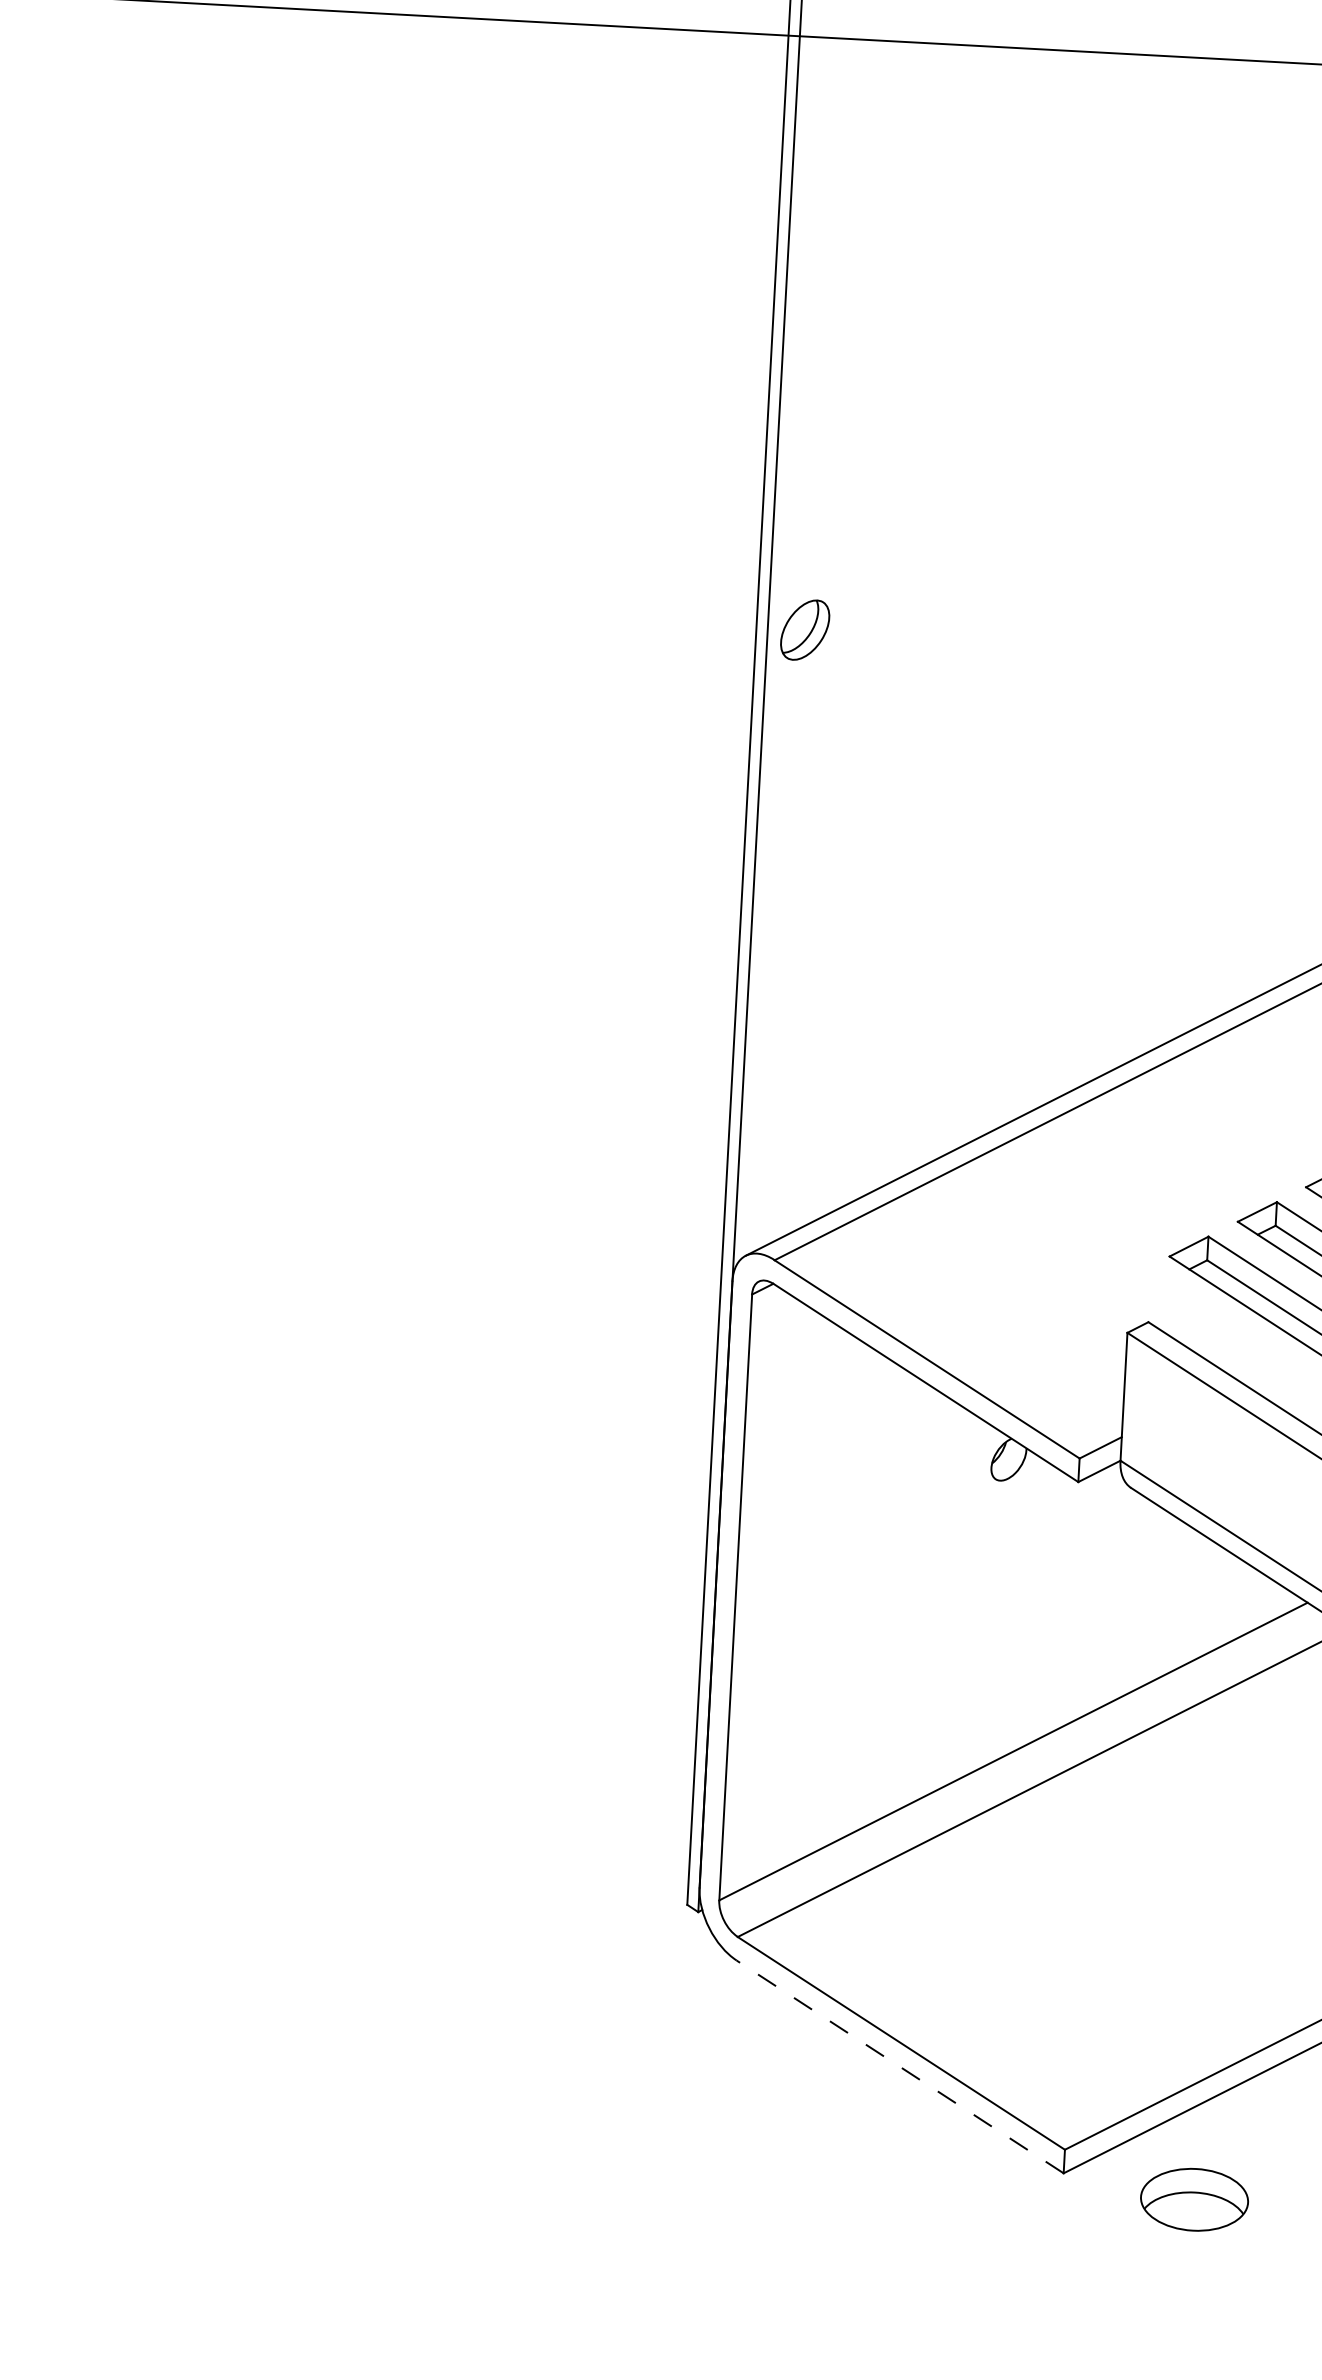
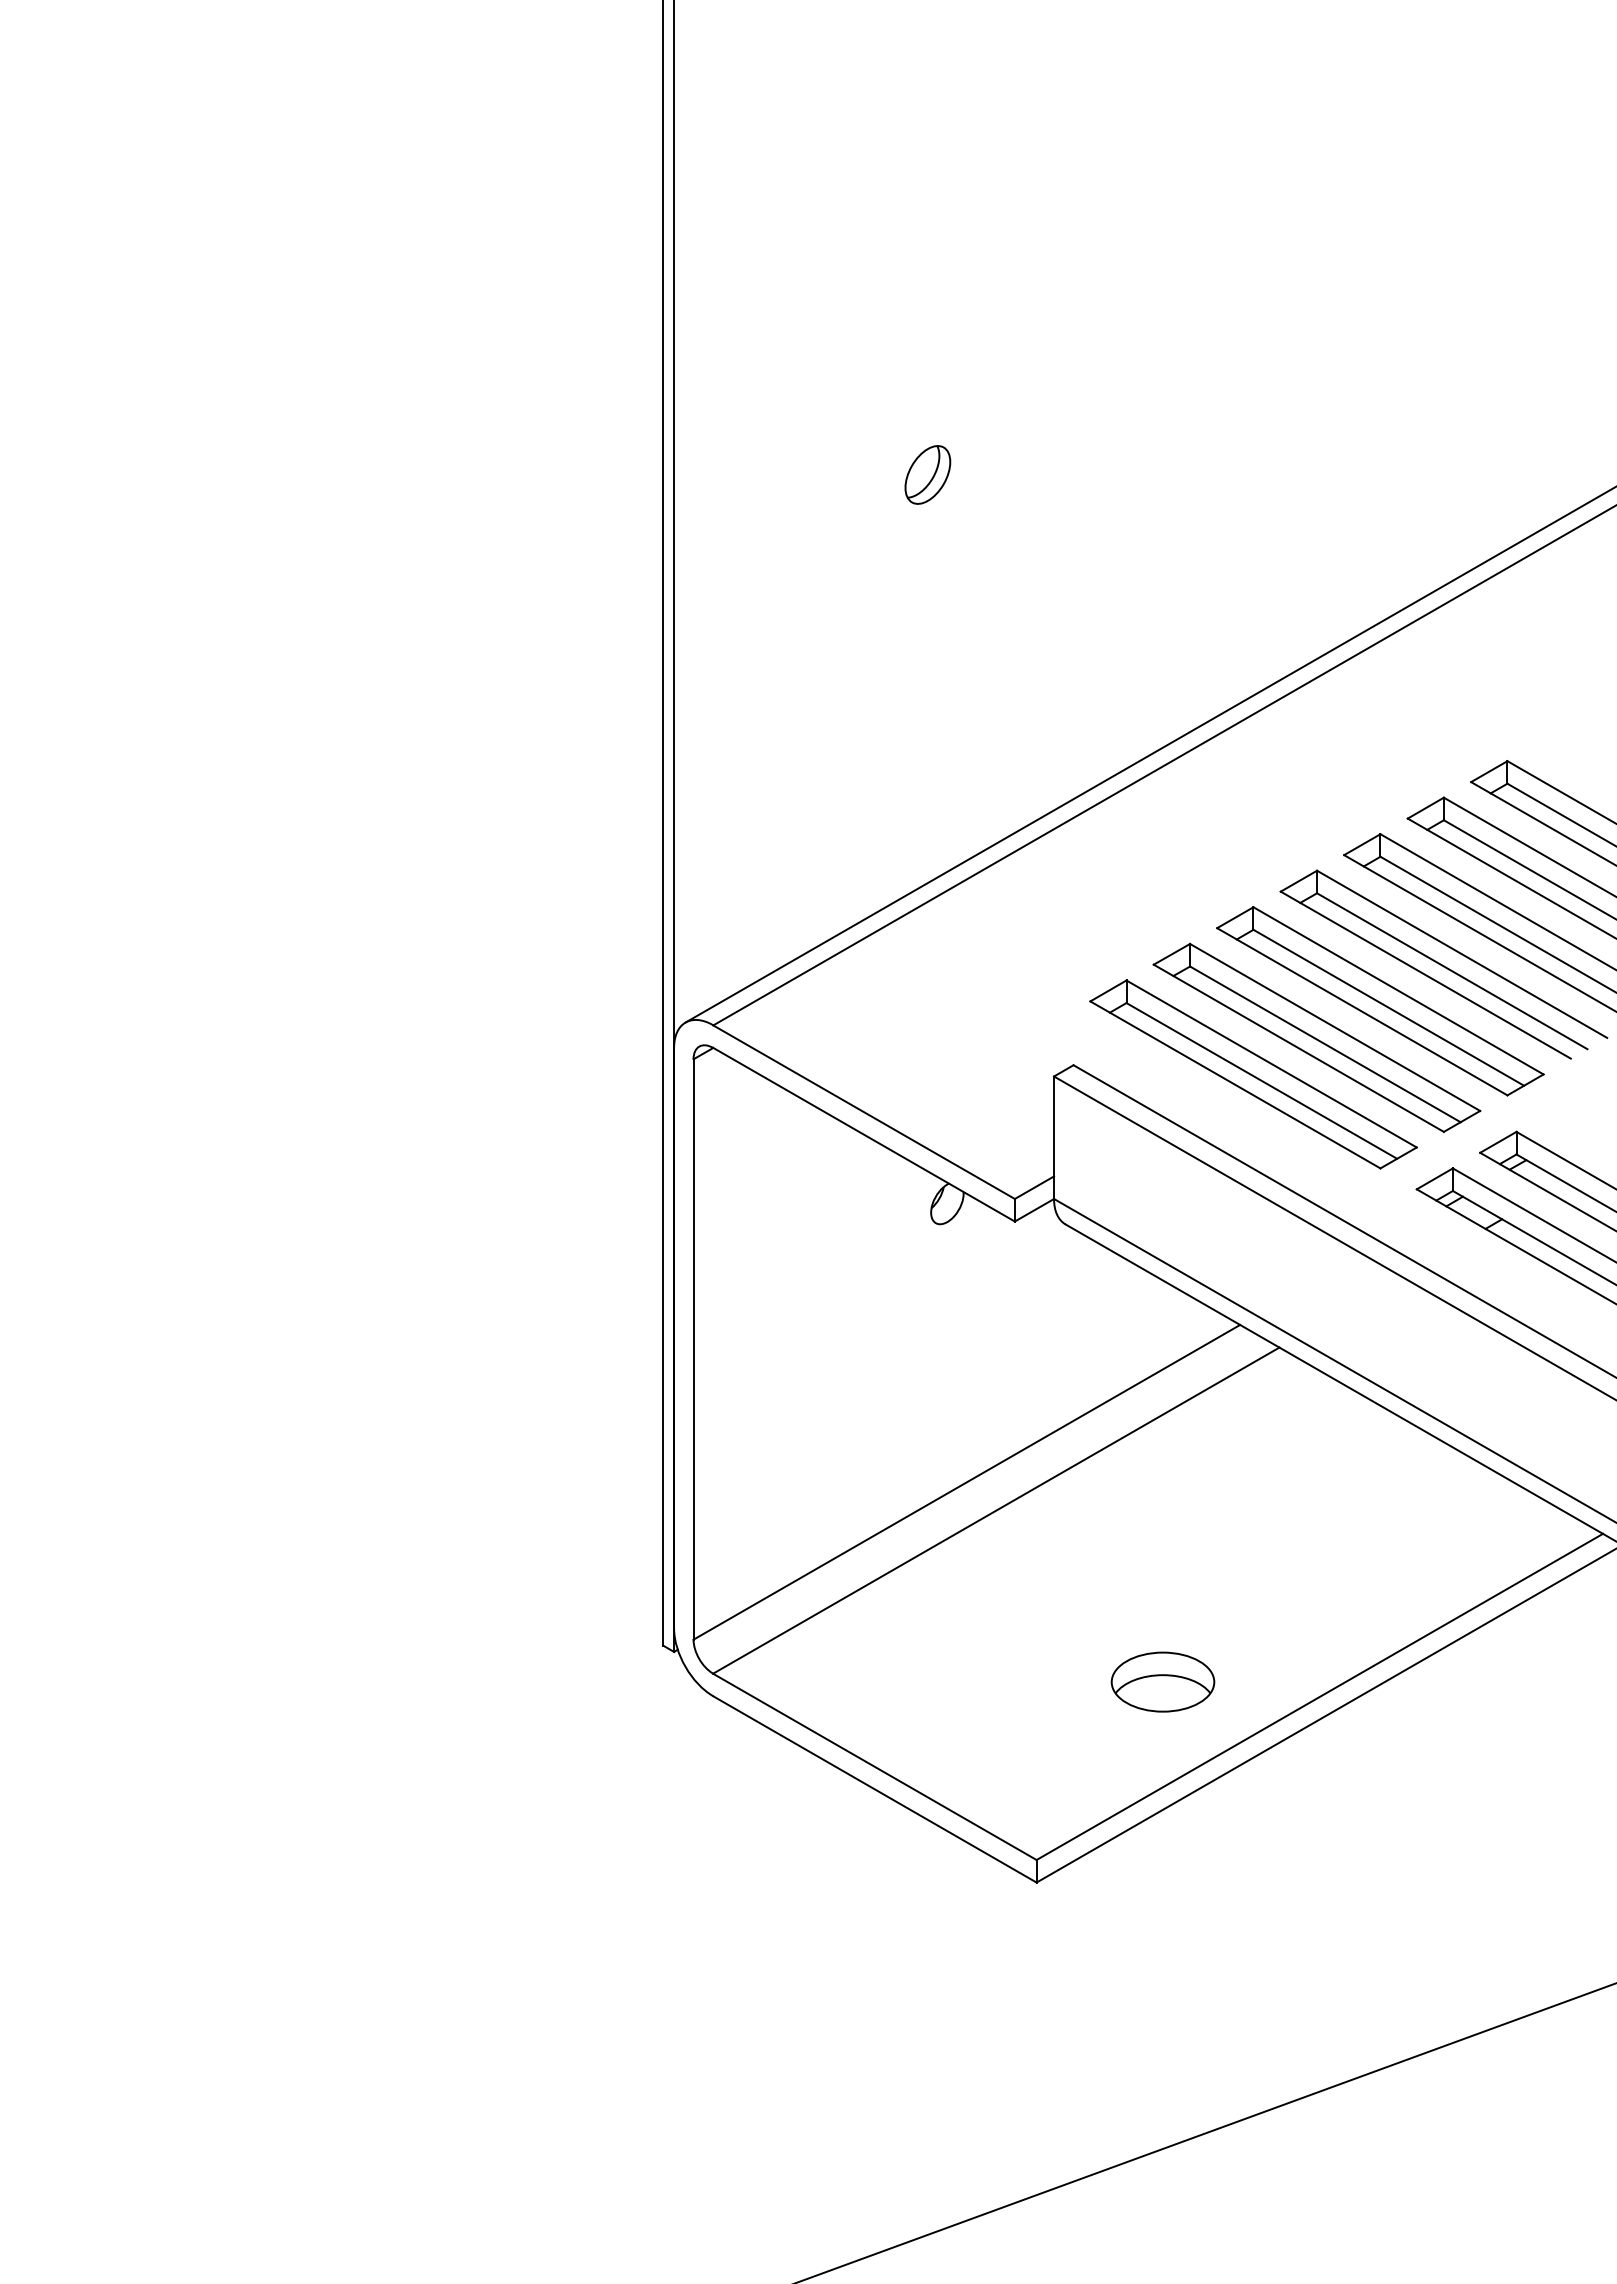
part: (804, 629) -> (927, 474), moved
line: (899, 2066) -> (874, 1789), dashed -> solid
part: (1194, 2199) -> (1162, 1681), moved

